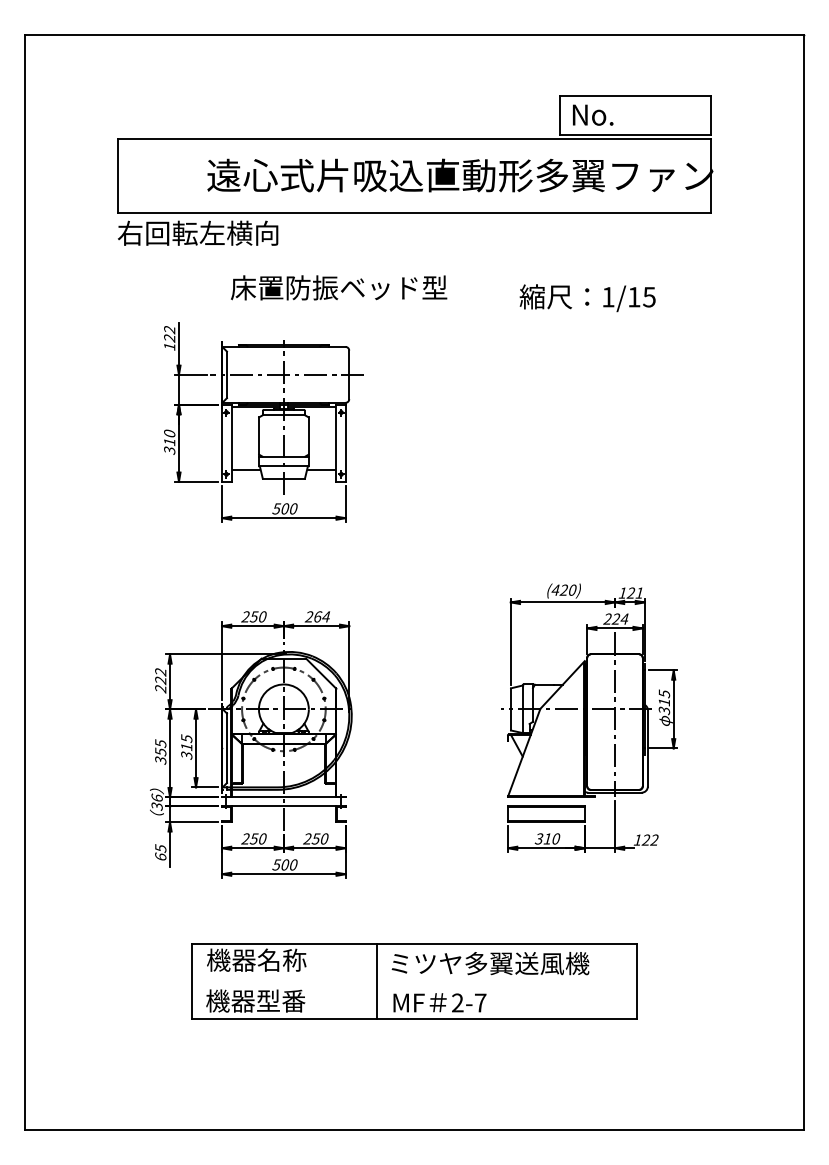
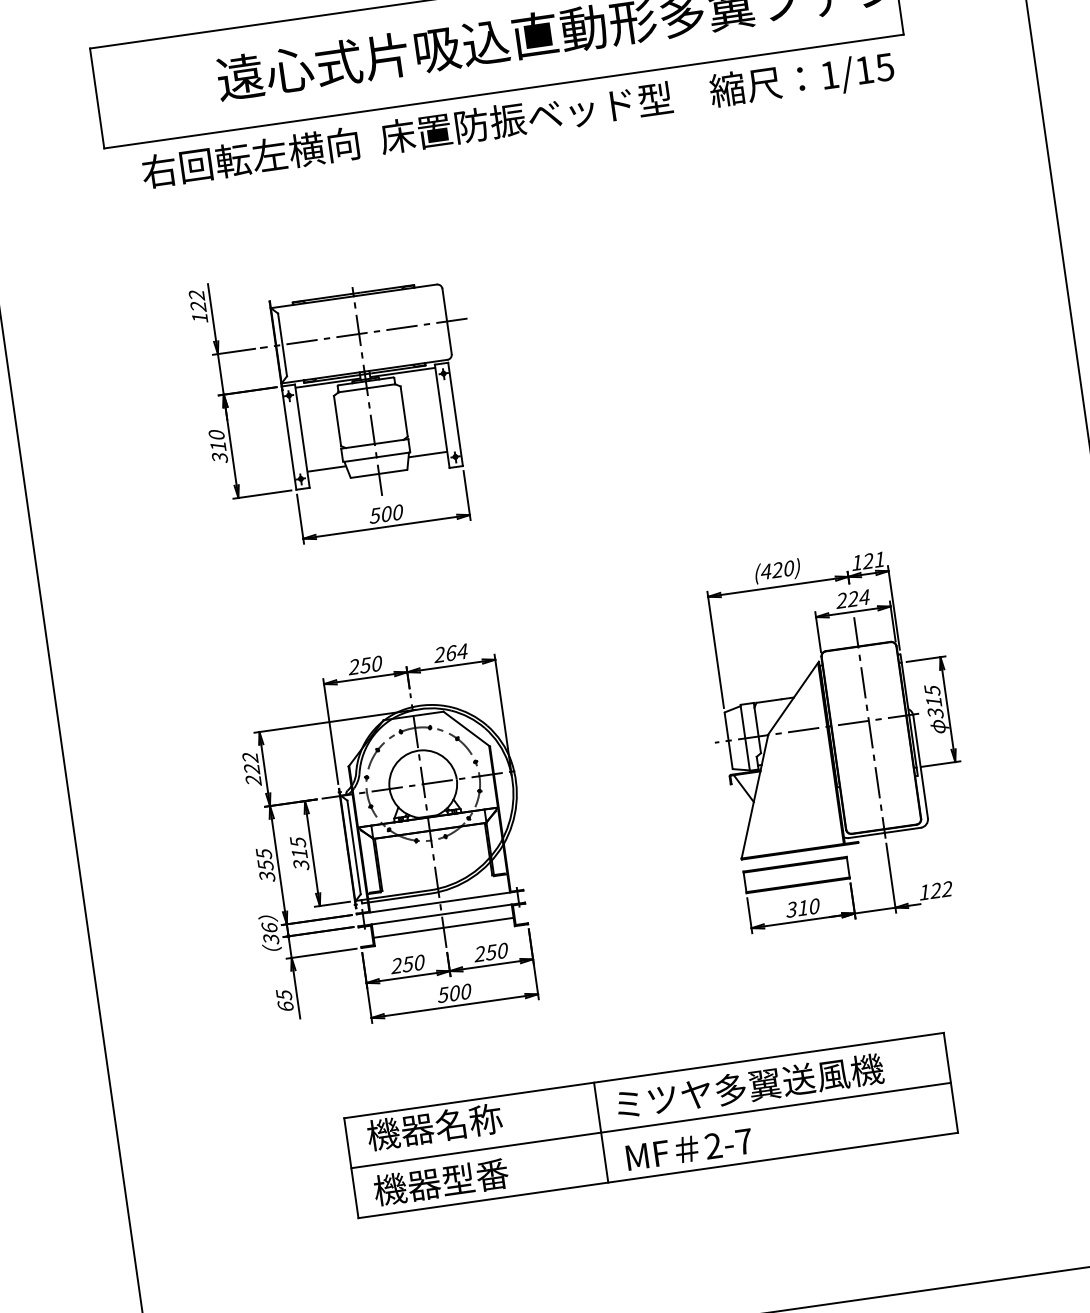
text: (198, 232) -> (250, 156), moved
text: (339, 287) -> (526, 117), moved
text: (587, 298) -> (801, 80), moved
line: (283, 816) -> (443, 928), added
line: (414, 981) -> (651, 1125), added

